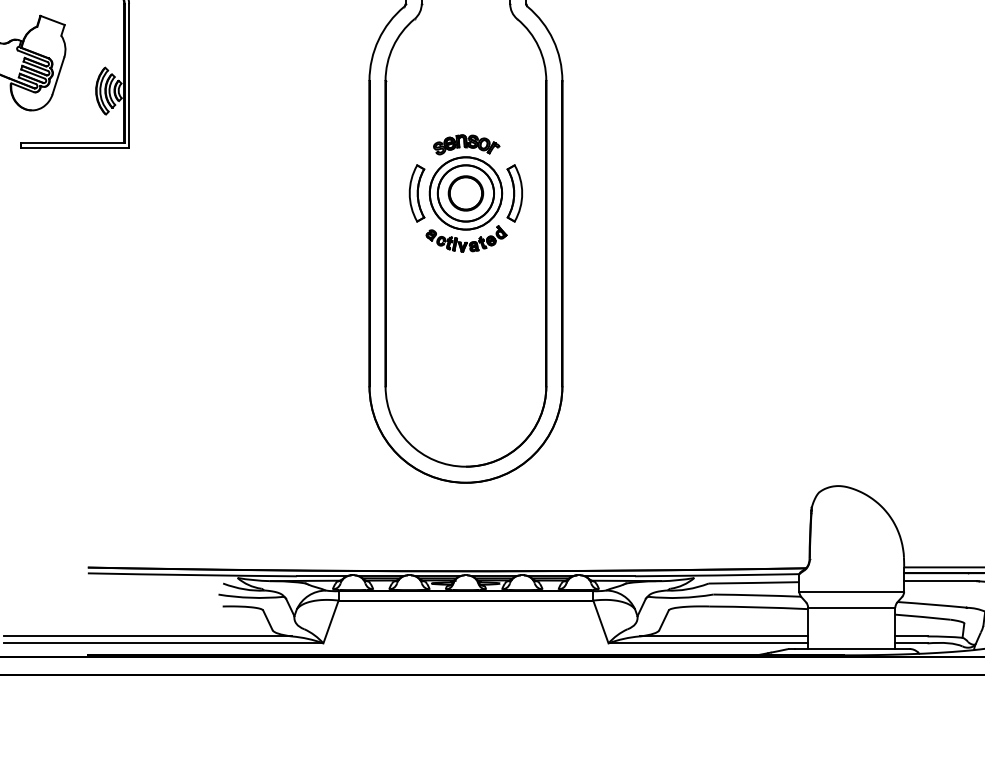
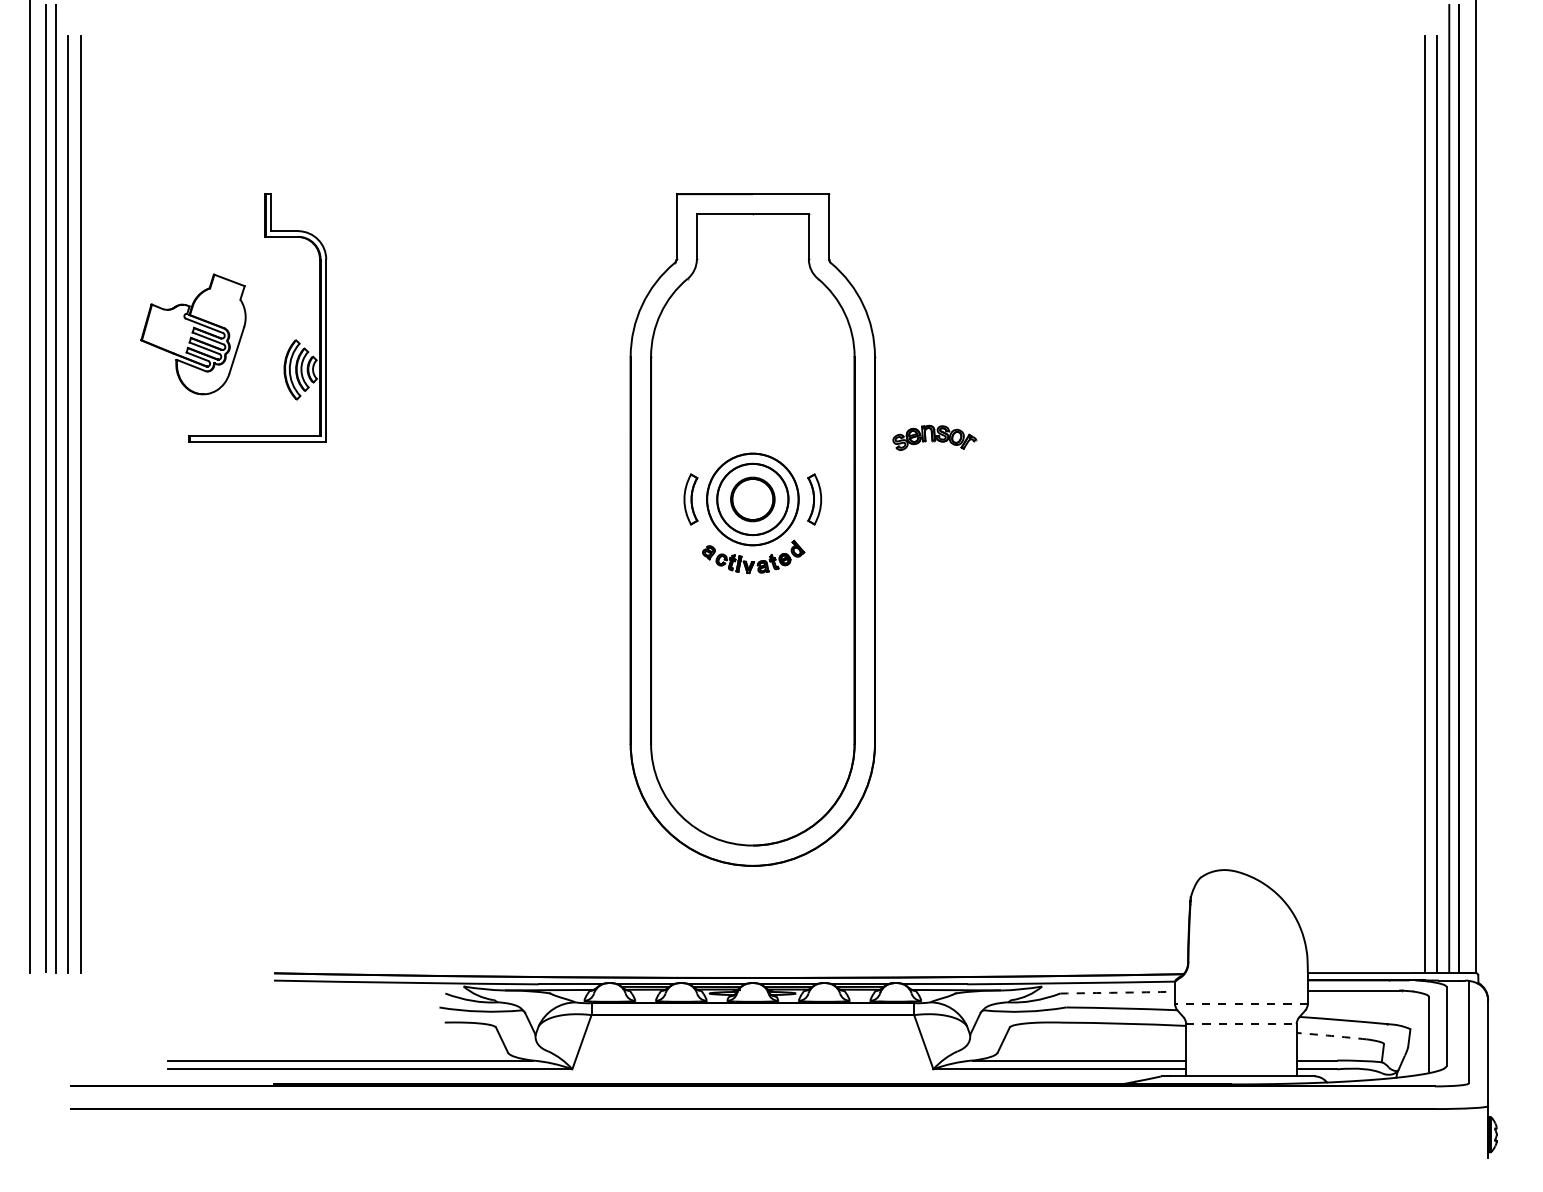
part: (466, 144) -> (934, 437), moved
part: (416, 193) -> (690, 499), size x0.7
part: (514, 193) -> (814, 499), size x0.7
arc: (753, 582) -> (1117, 992), solid -> dashed
line: (851, 591) -> (1240, 1003), solid -> dashed
line: (851, 608) -> (1241, 1024), solid -> dashed
arc: (922, 616) -> (1331, 1035), solid -> dashed

